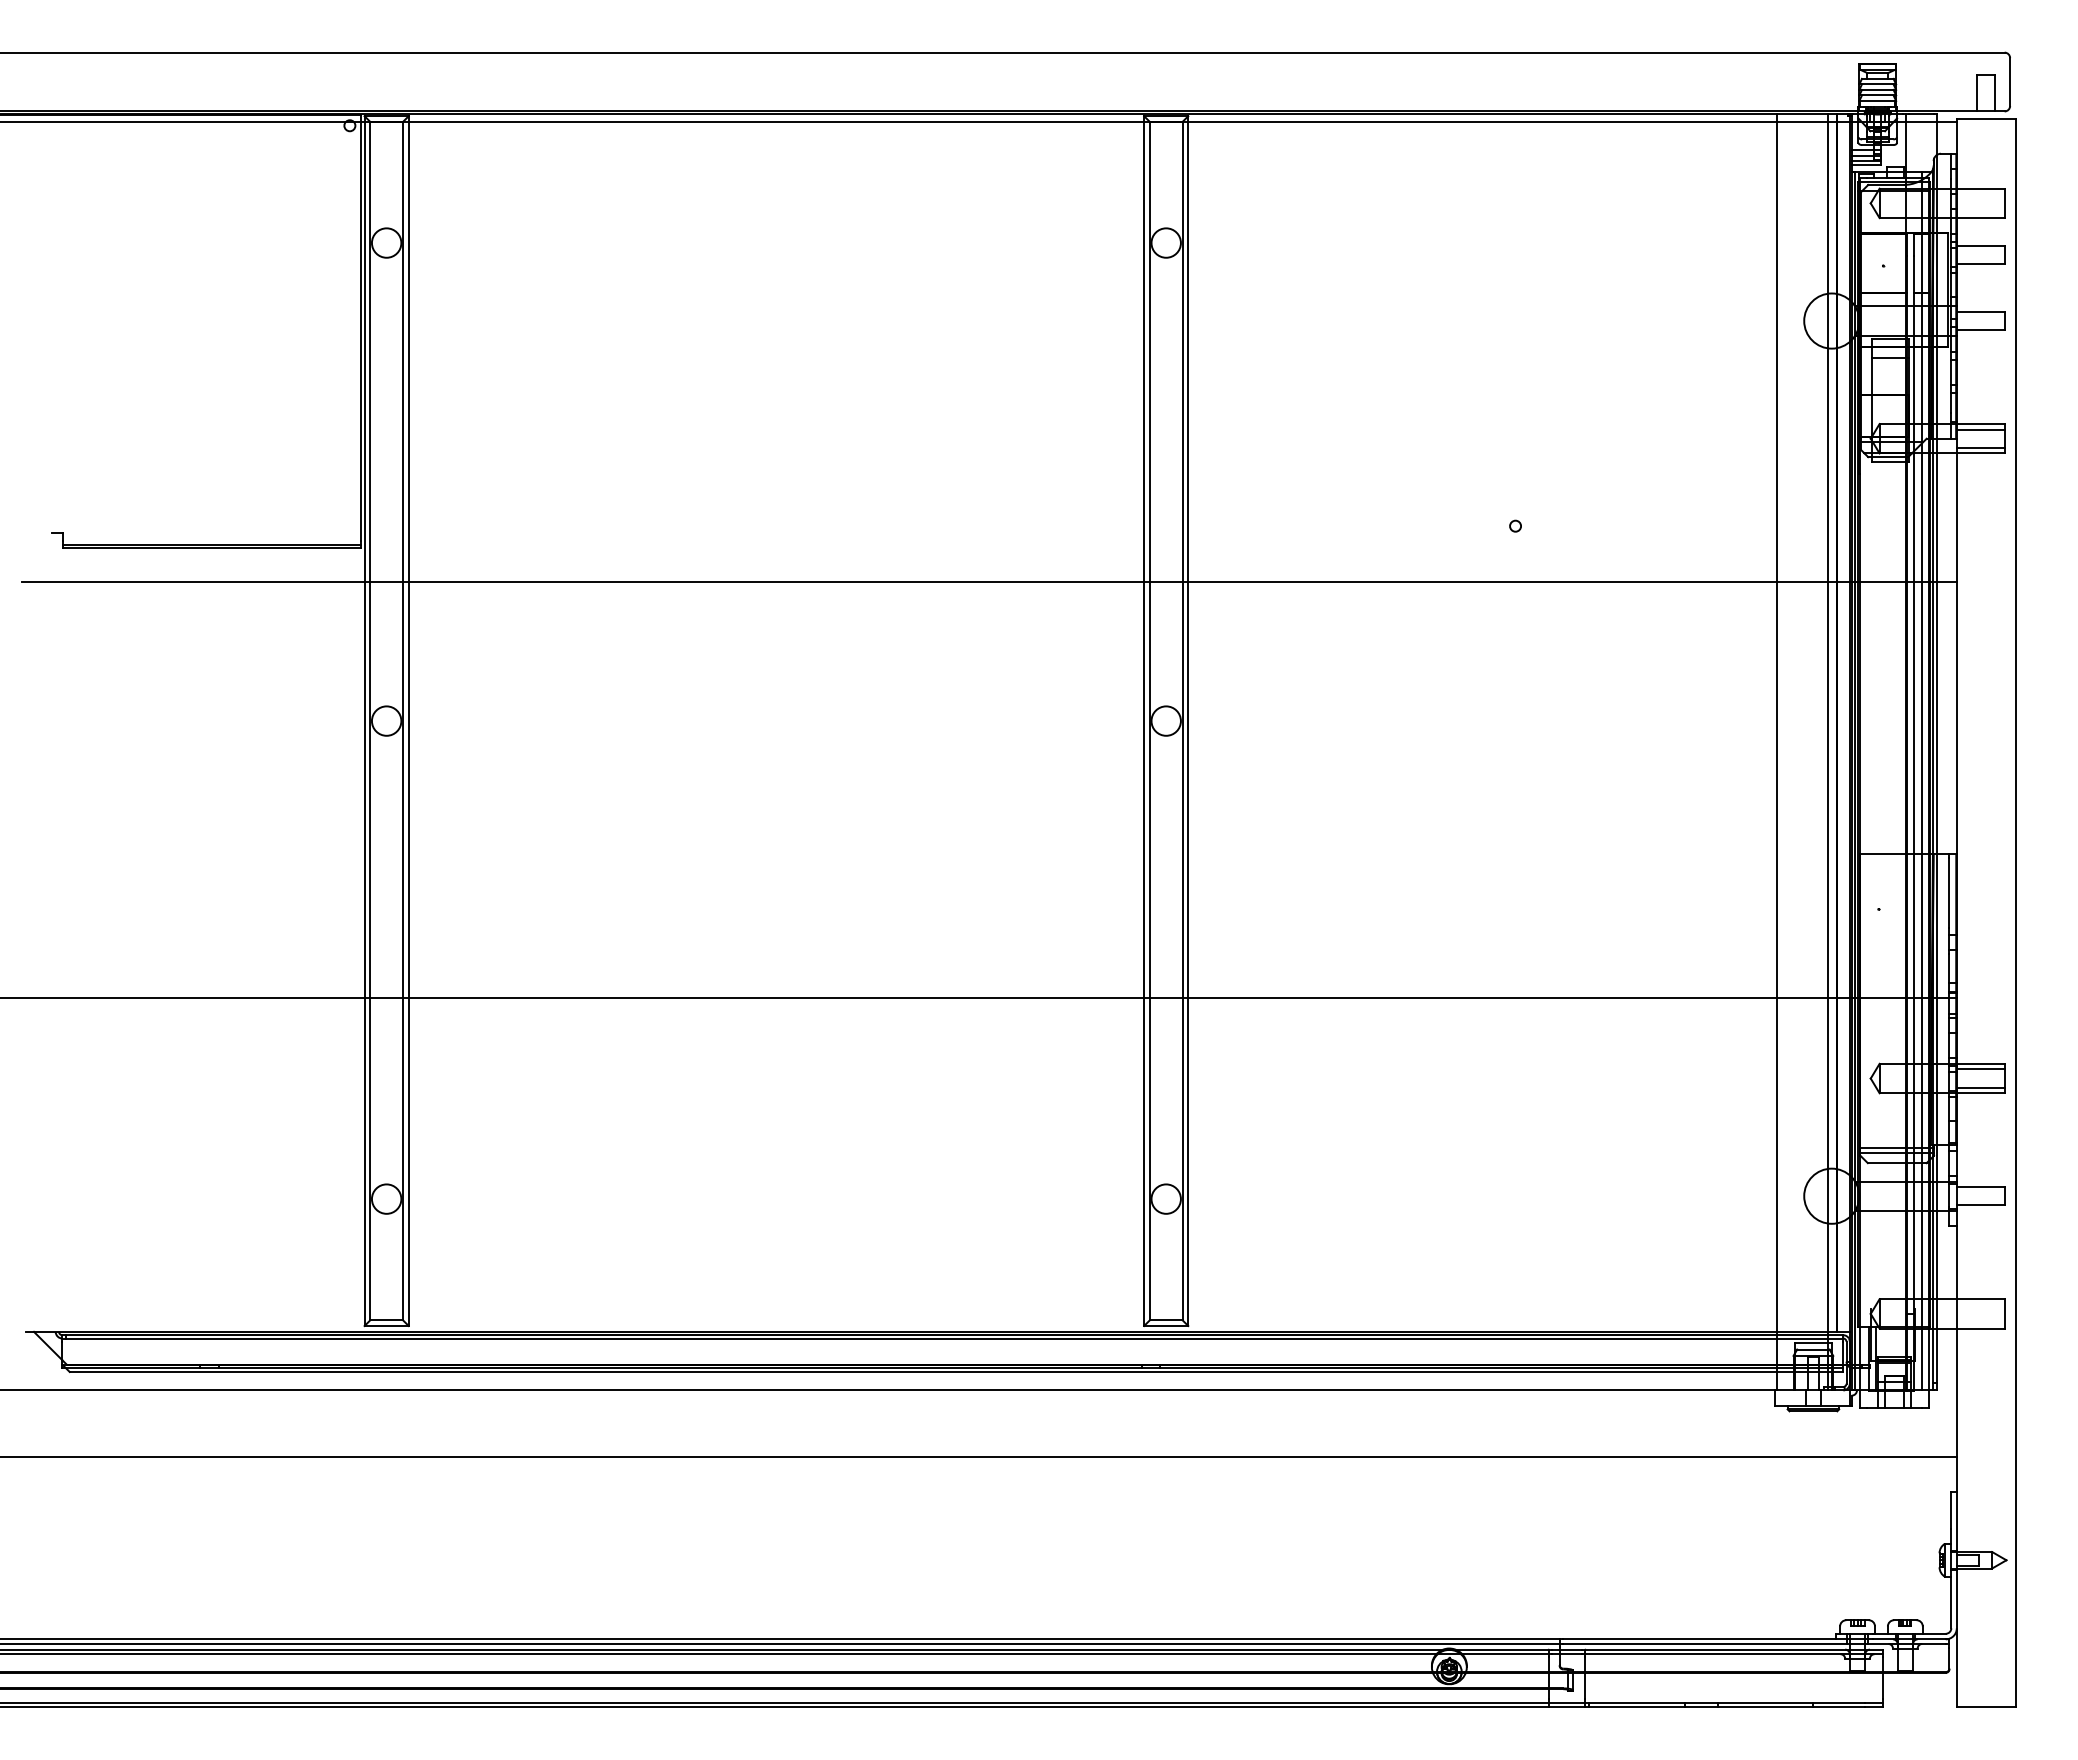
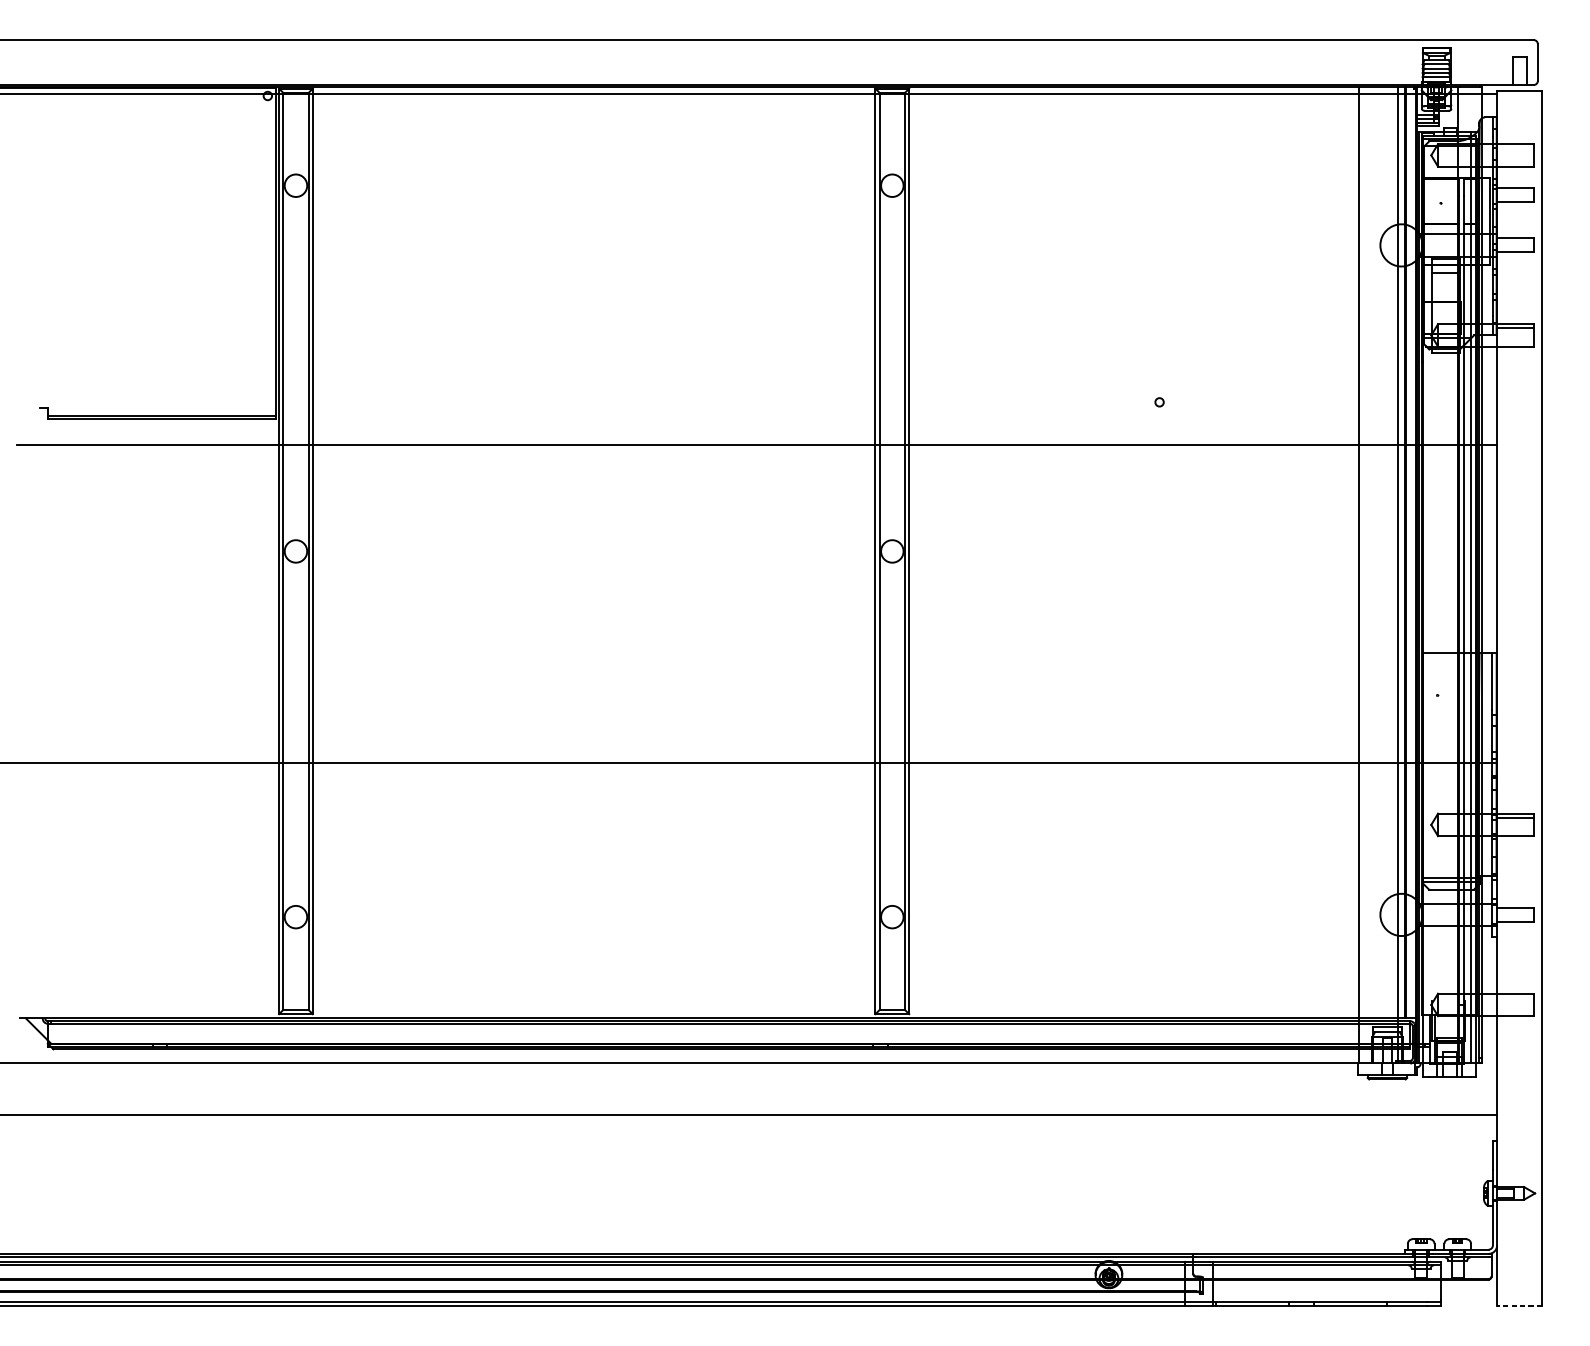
line: (1980, 447) -> (1515, 342), removed
line: (1980, 1087) -> (1515, 831), removed
line: (1985, 1707) -> (1519, 1306), solid -> dashed

